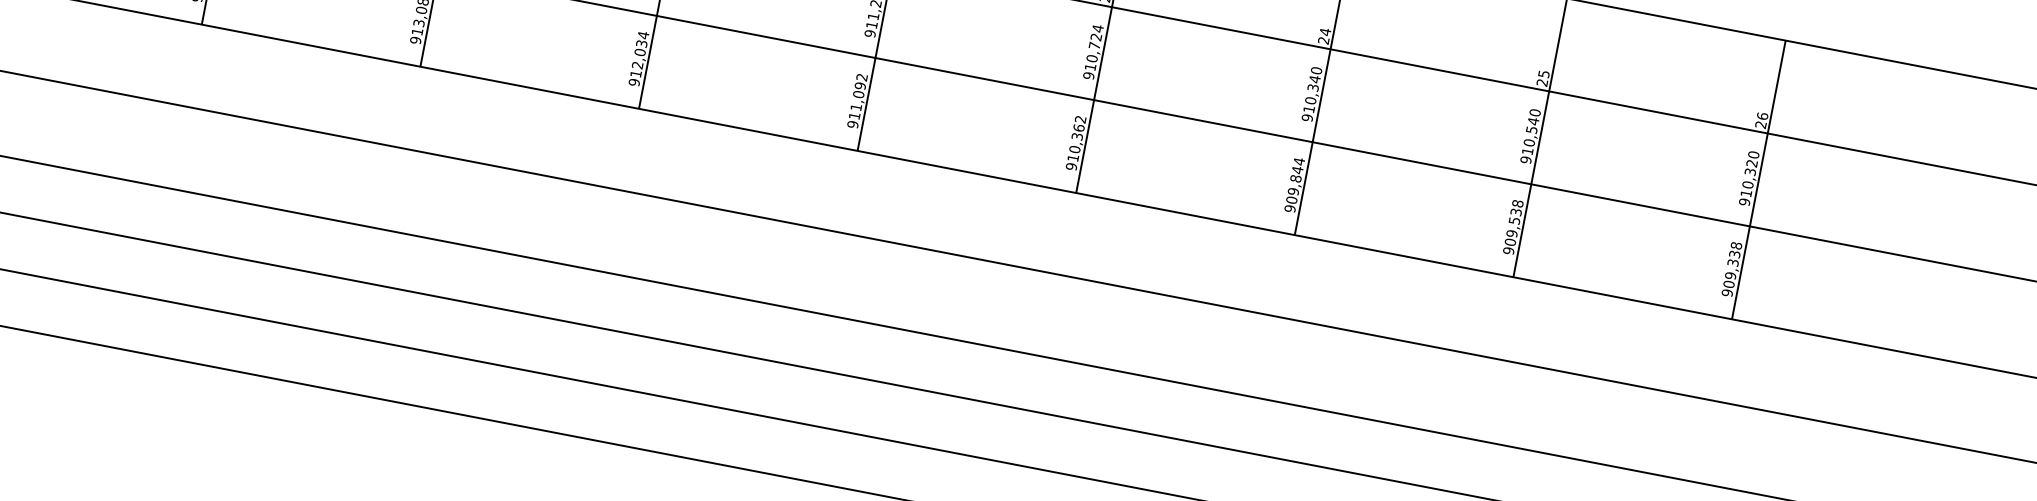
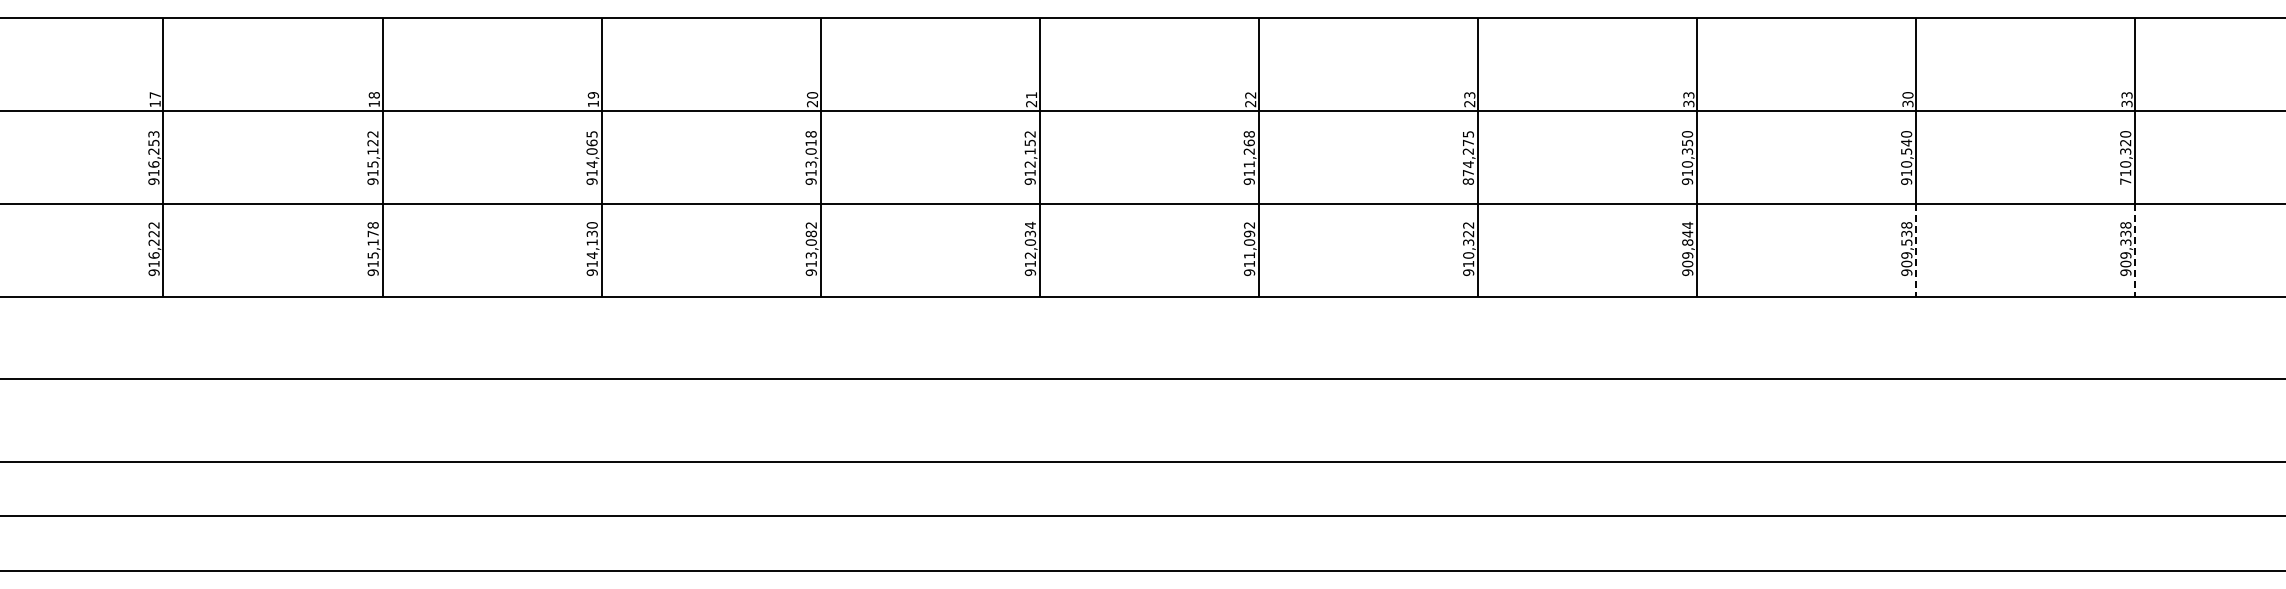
text: (1324, 36) -> (1688, 99), 24 -> 33
text: (1092, 51) -> (1467, 157), 910,724 -> 874,275
text: (1314, 78) -> (1687, 142), 910,340 -> 910,350
text: (1542, 78) -> (1907, 99), 25 -> 30
text: (1761, 120) -> (2126, 99), 26 -> 33
text: (1078, 127) -> (1468, 233), 910,362 -> 910,322
text: (1744, 201) -> (2125, 181), 910,320 -> 710,320
line: (1522, 230) -> (1916, 250), solid -> dashed
line: (1741, 272) -> (2135, 250), solid -> dashed

